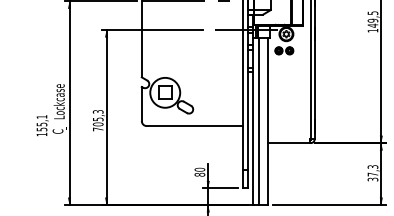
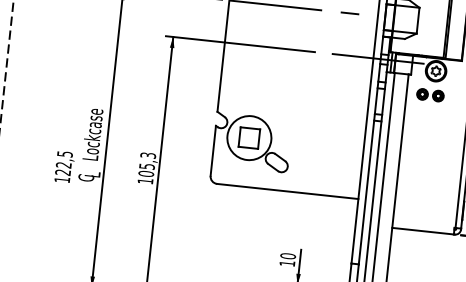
text: (41, 123) -> (63, 163), 155,1 -> 122,5
text: (98, 129) -> (145, 181), 705,3 -> 105,3
text: (199, 174) -> (286, 263), 80 -> 10

